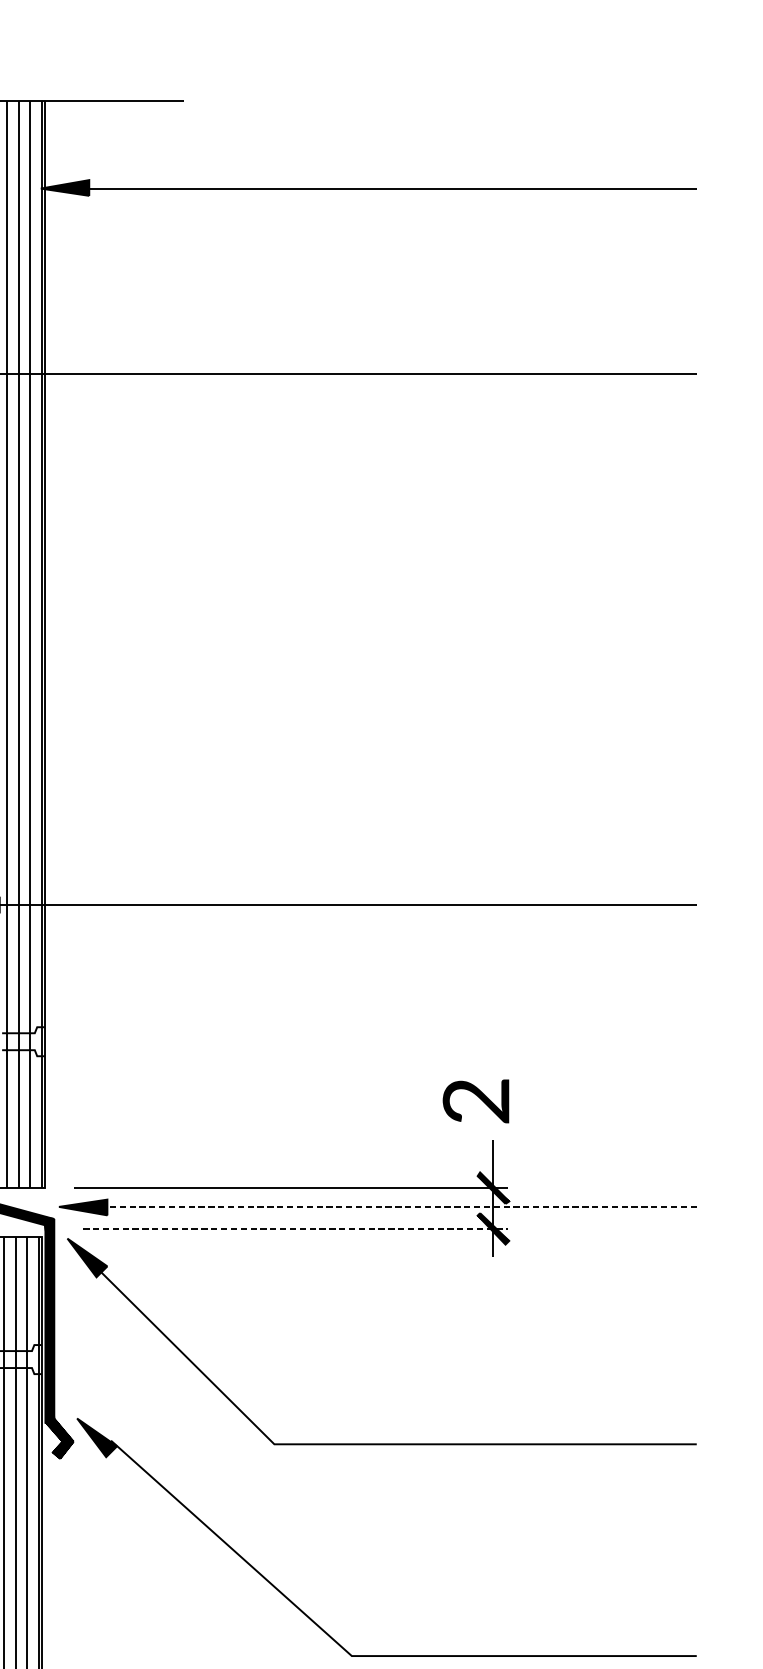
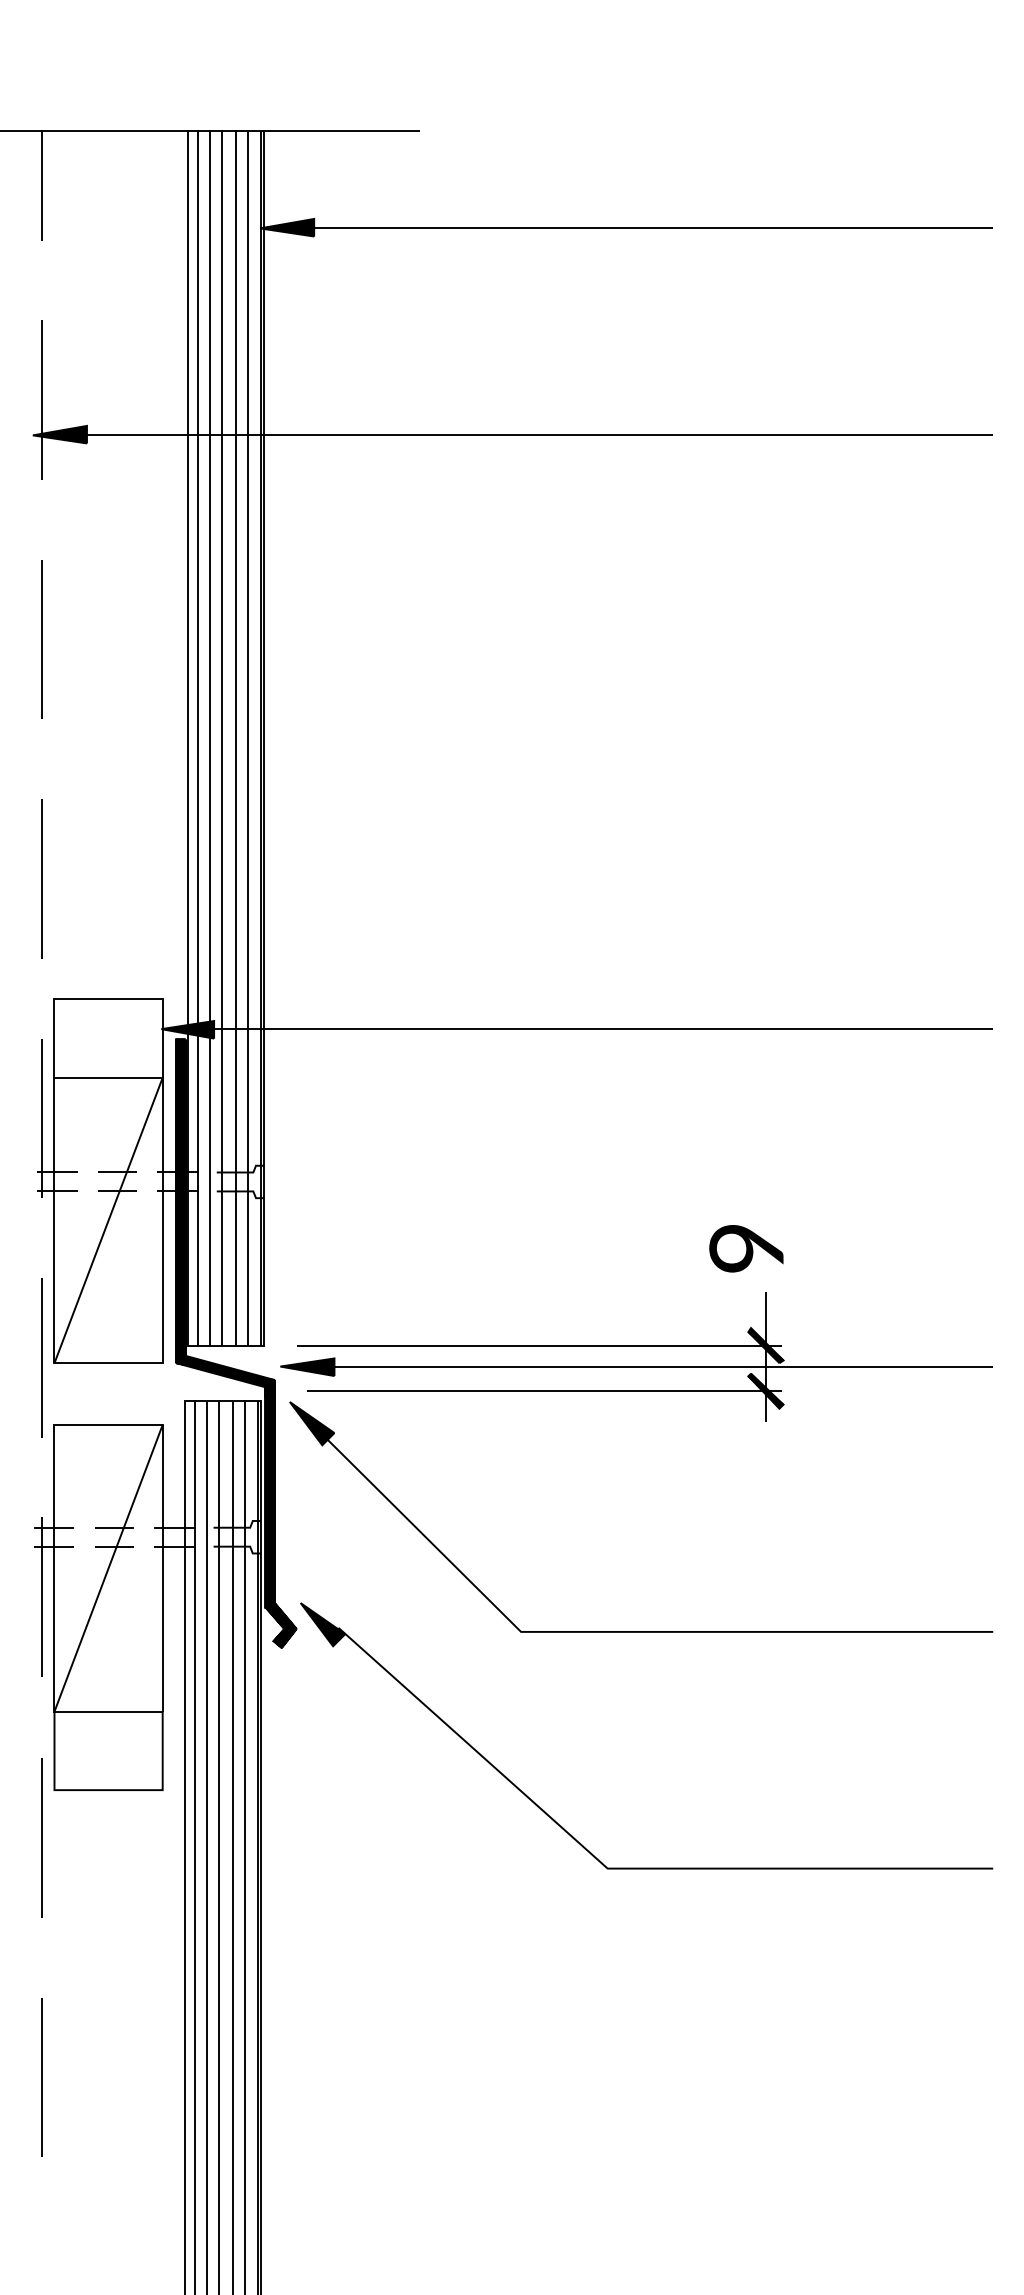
text: (476, 1101) -> (746, 1248), 2 -> 9
line: (401, 1206) -> (663, 1366), dashed -> solid
line: (296, 1229) -> (545, 1391), dashed -> solid

